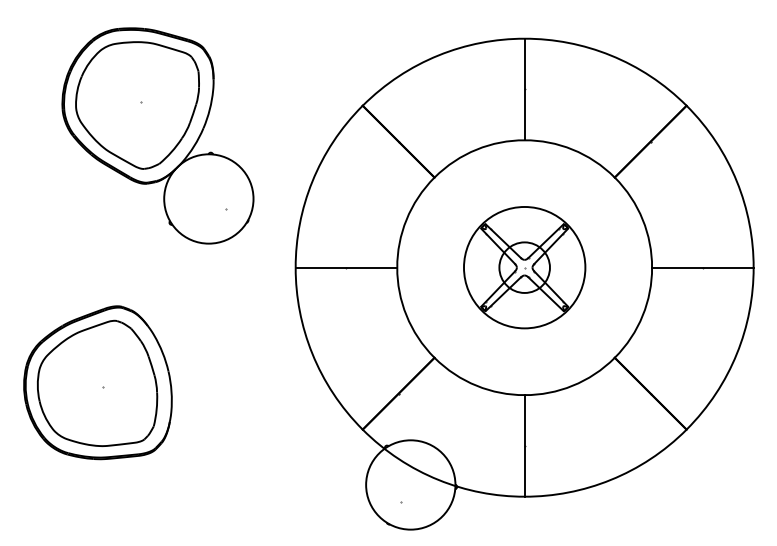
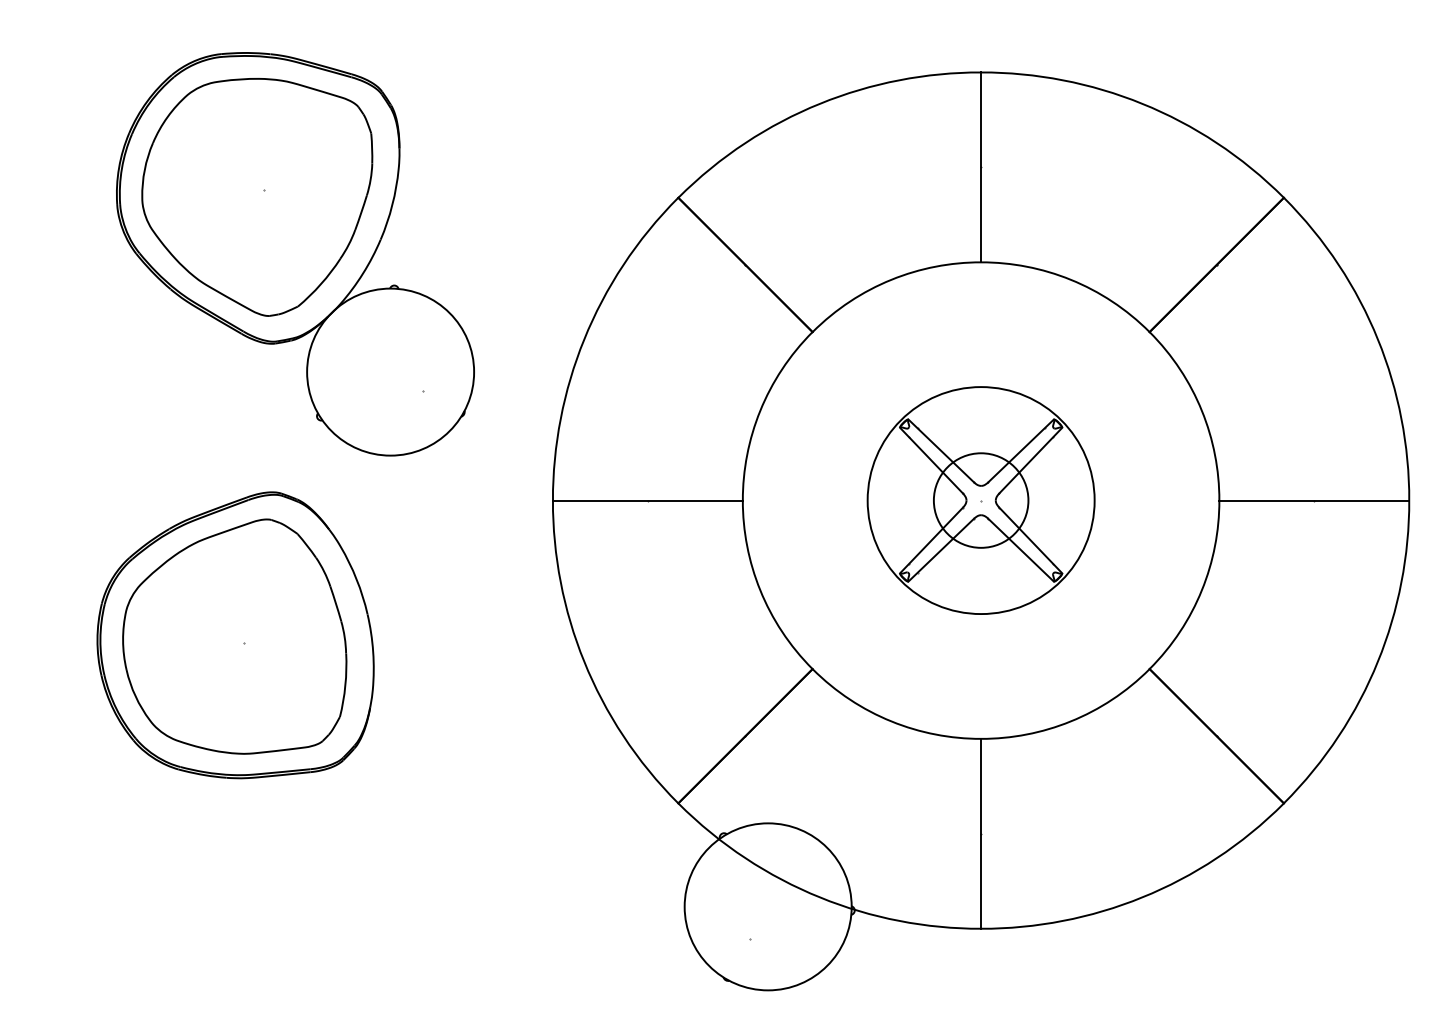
part: (97, 382) -> (234, 634), moved

